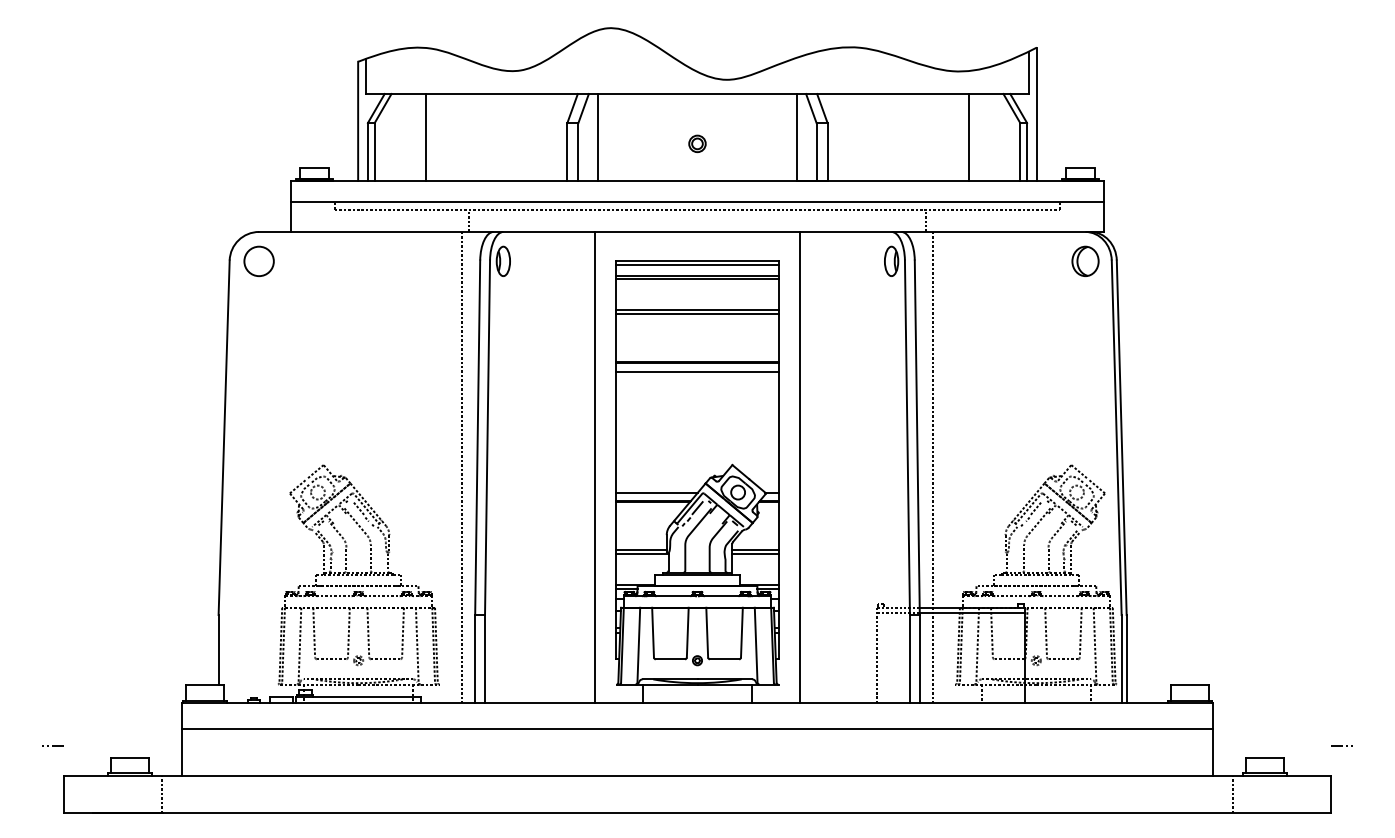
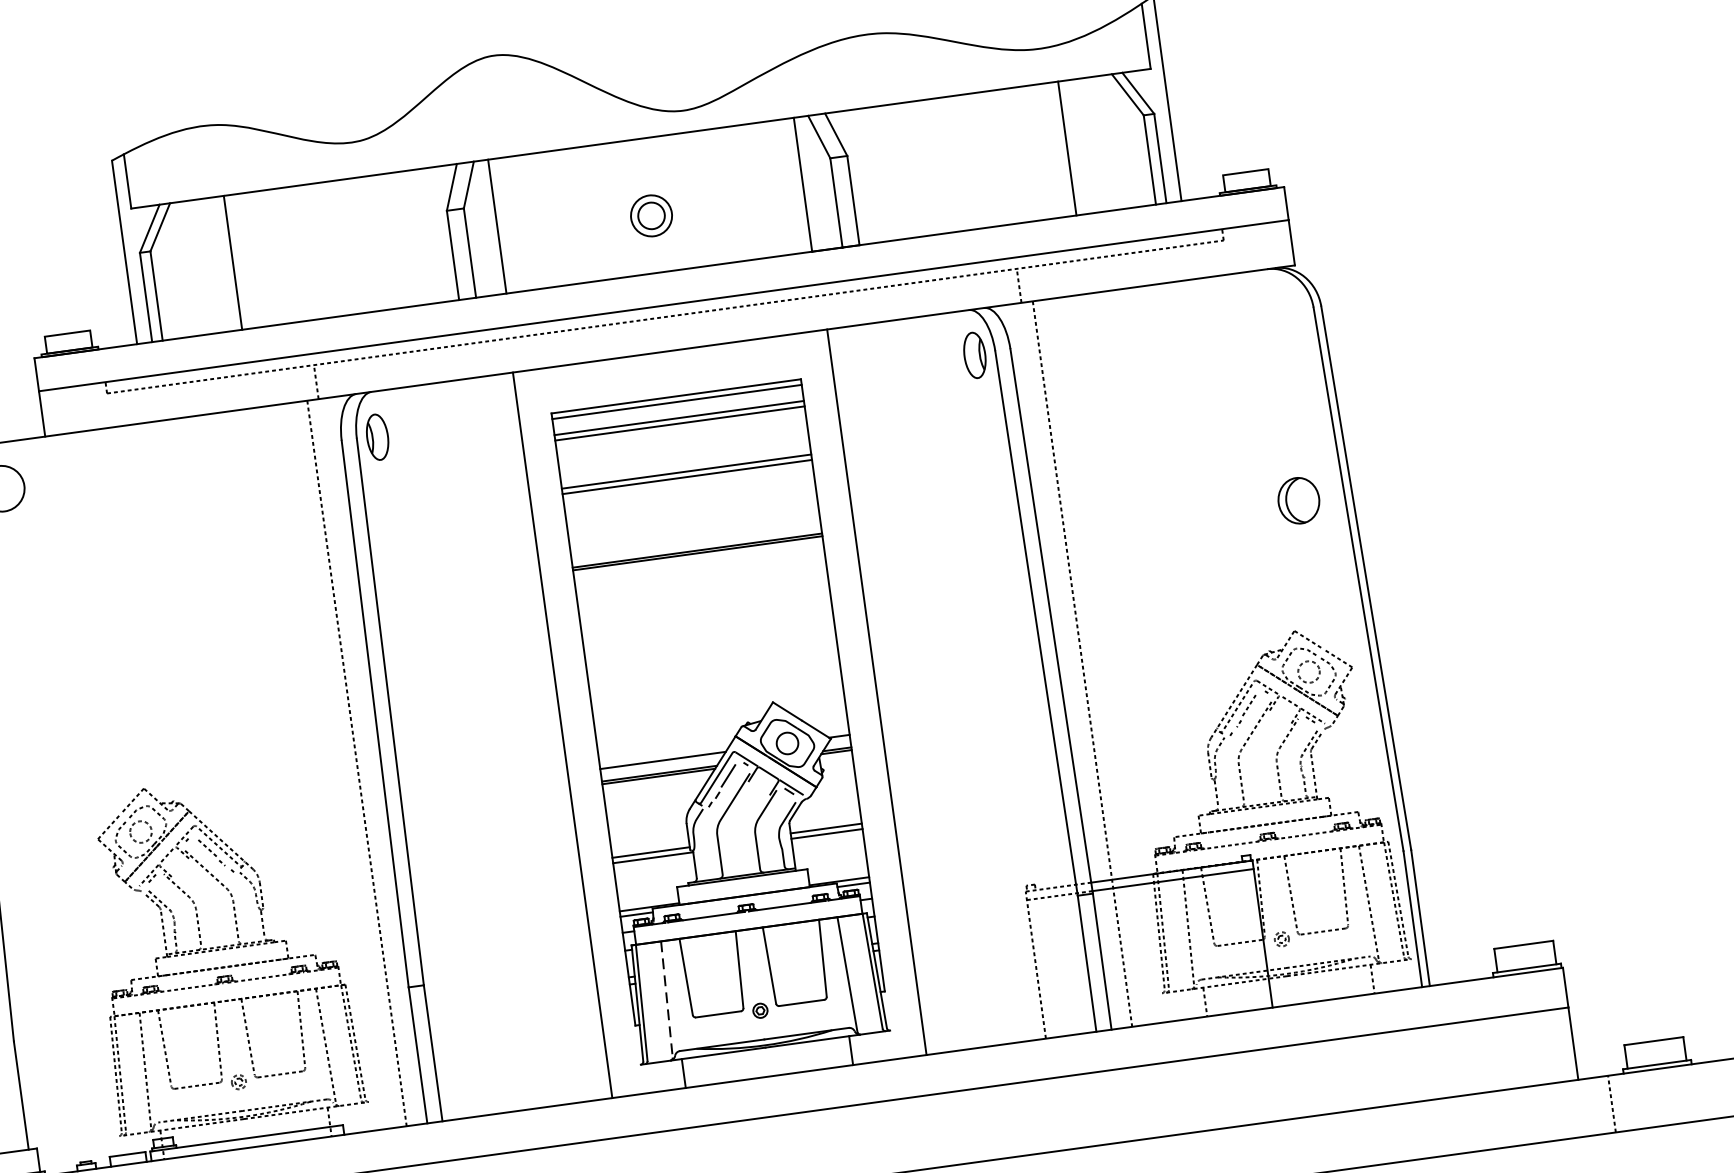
part: (697, 143) -> (651, 214), size x1.6
part: (1085, 260) -> (1298, 499), moved
line: (697, 371) -> (699, 565), removed
line: (638, 645) -> (666, 999), solid -> dashed

